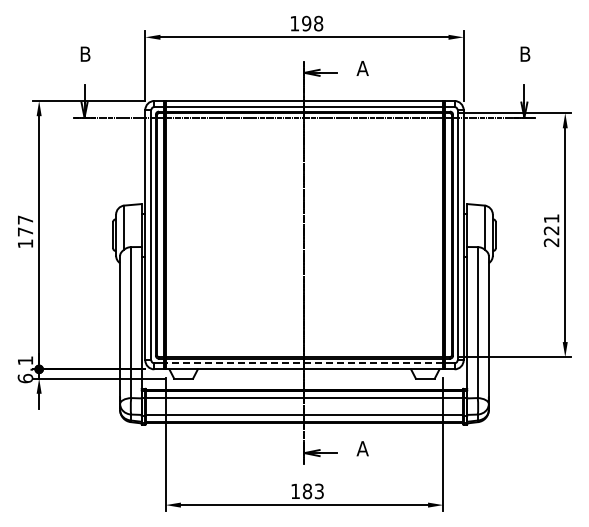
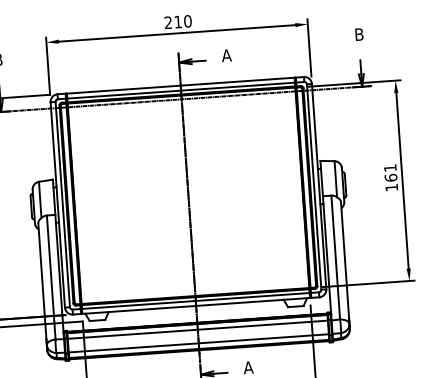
text: (306, 23) -> (177, 21), 198 -> 210
text: (551, 236) -> (391, 182), 221 -> 161
line: (304, 363) -> (195, 301), dashed -> solid

